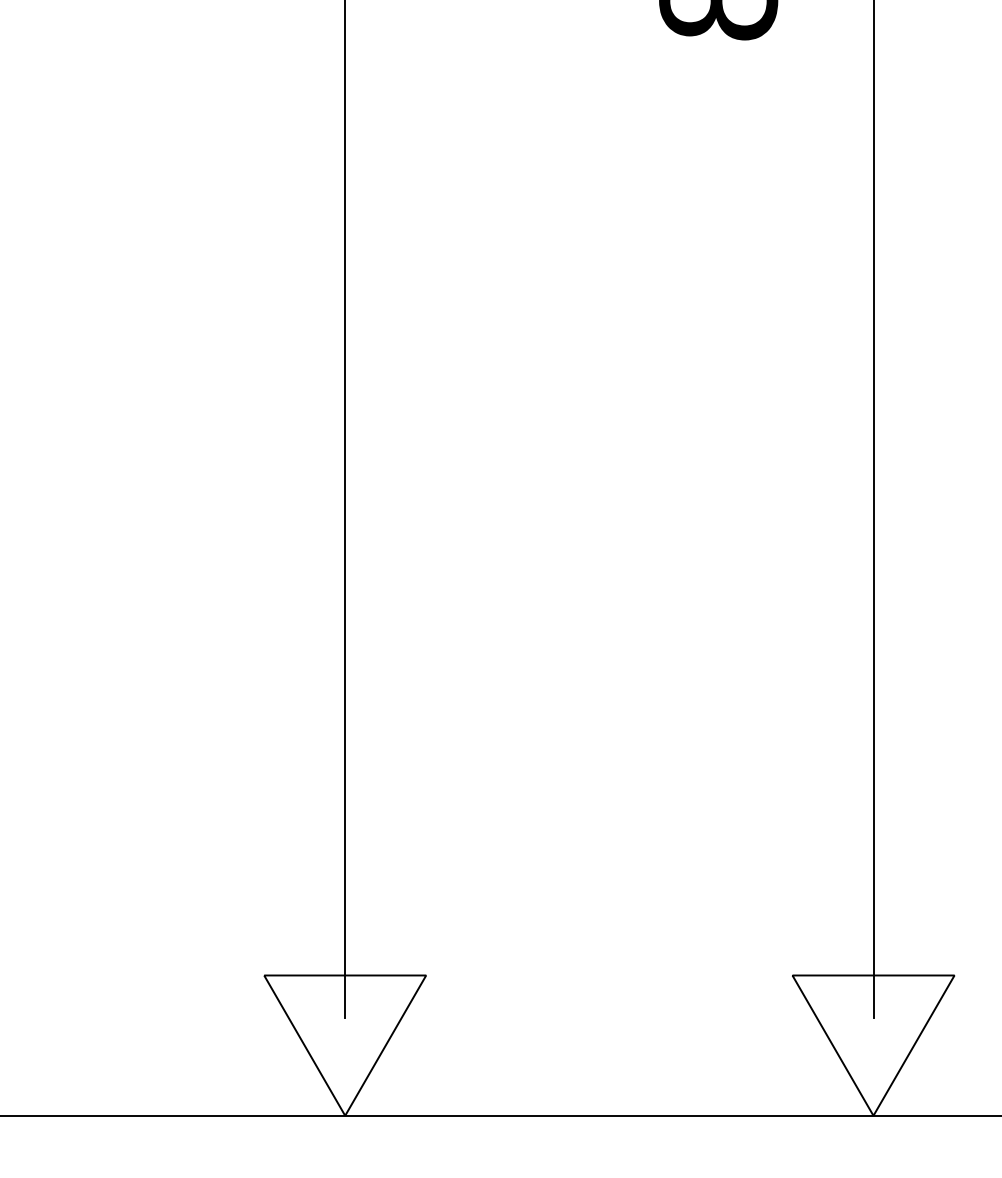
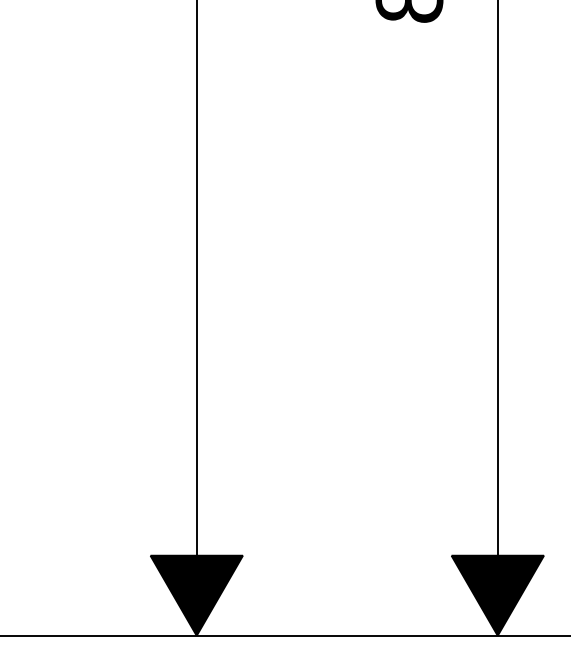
fill: (344, 1045) -> (196, 595), added
fill: (873, 1045) -> (497, 595), added

